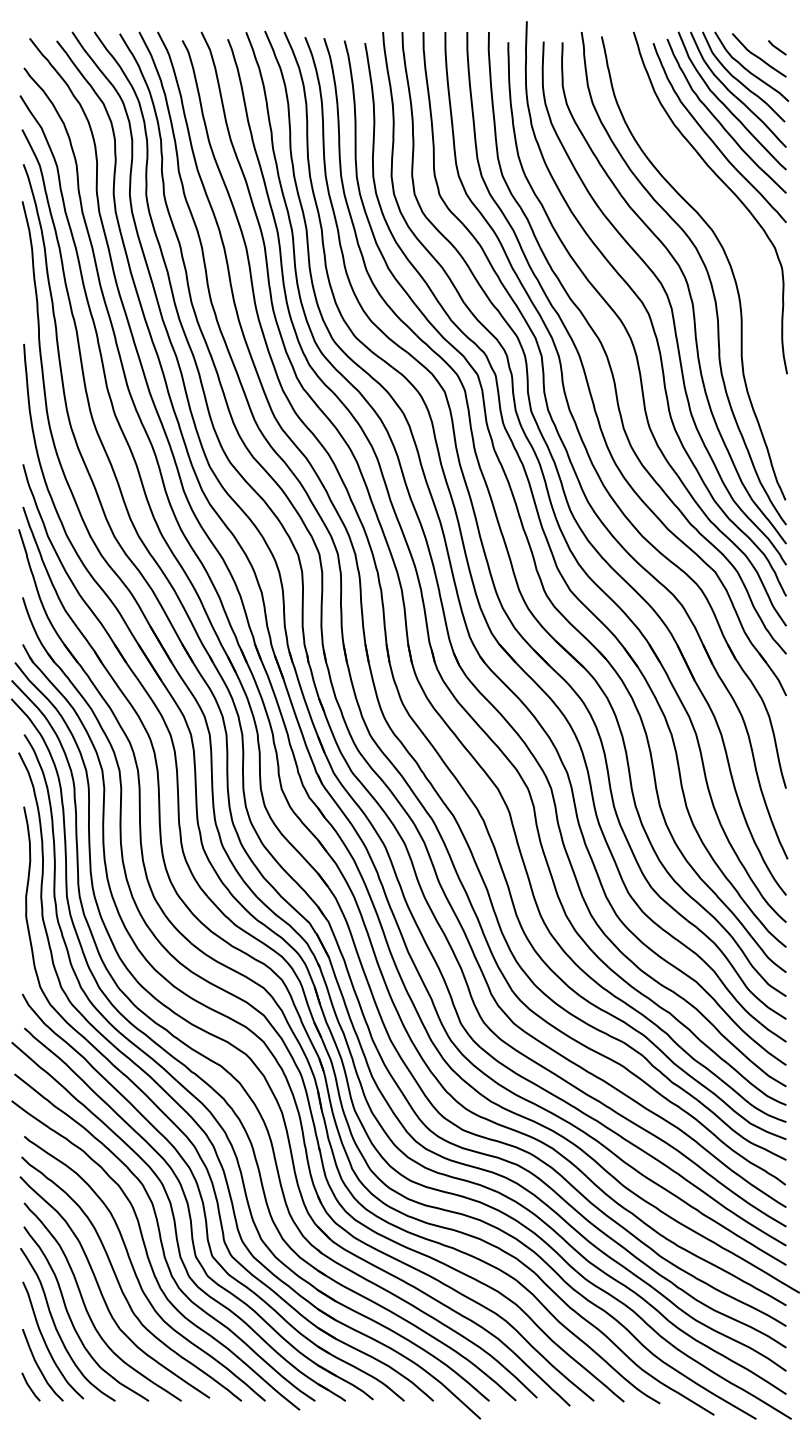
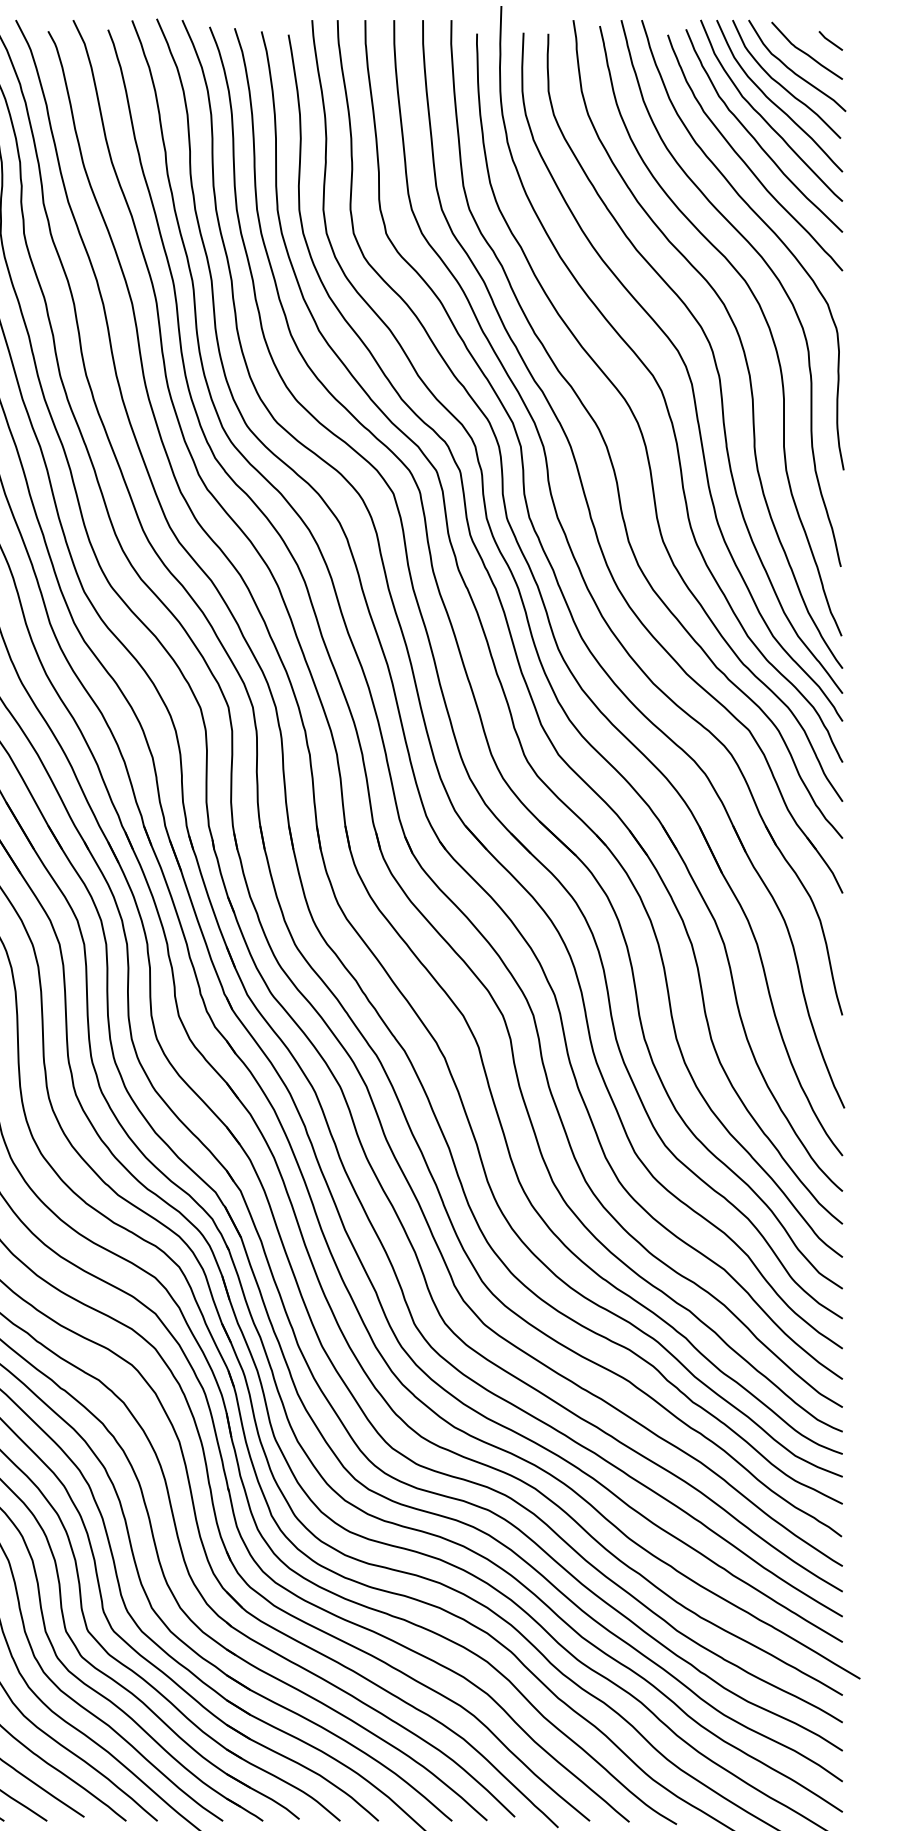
curve: (729, 220) -> (767, 268), added

